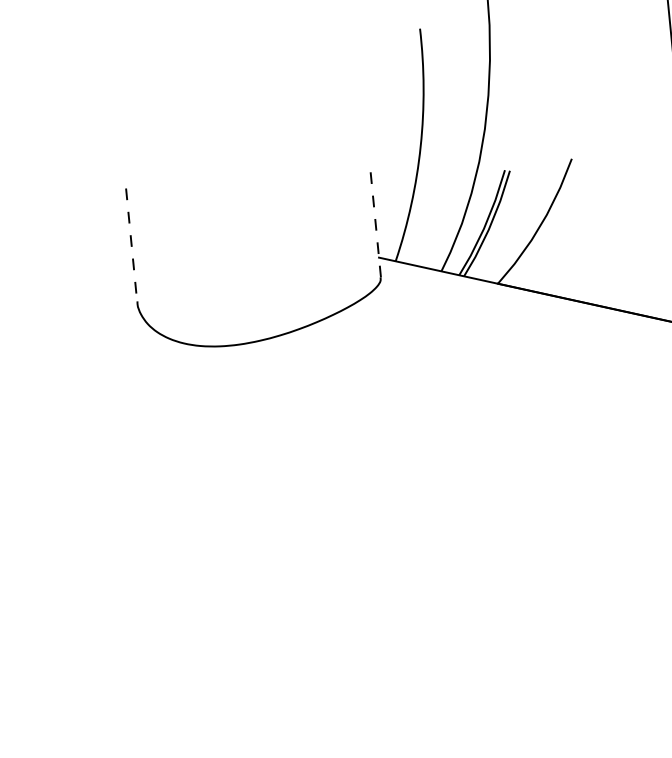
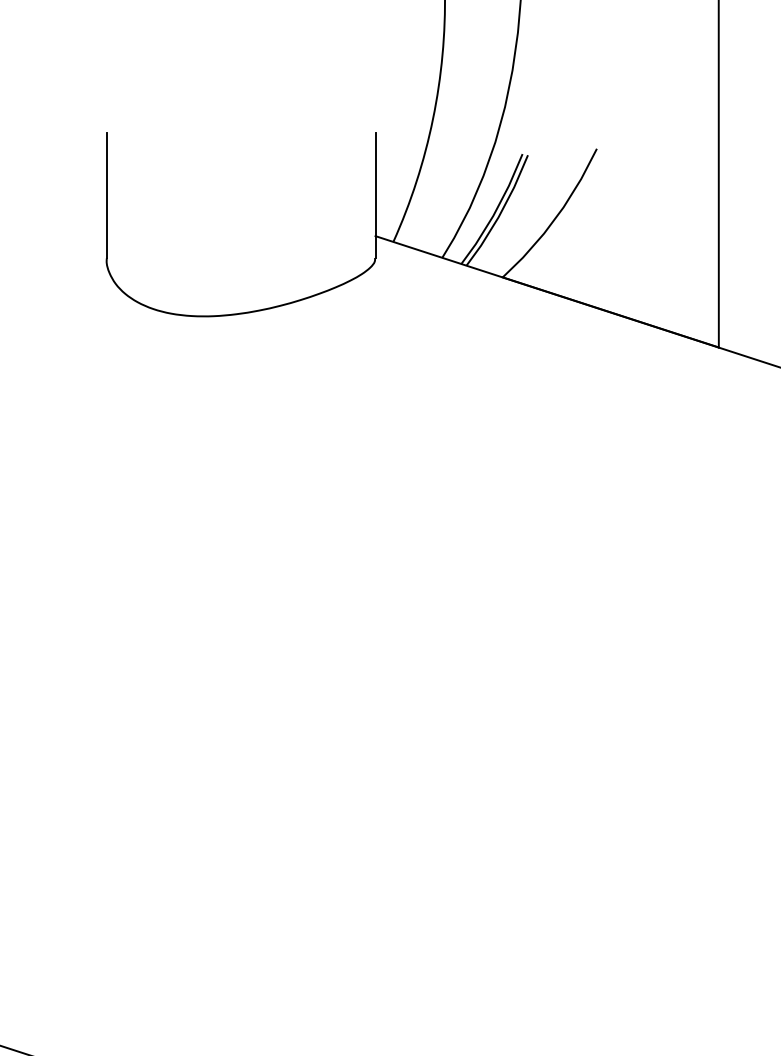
line: (375, 220) -> (375, 195), dashed -> solid
line: (131, 245) -> (106, 196), dashed -> solid

